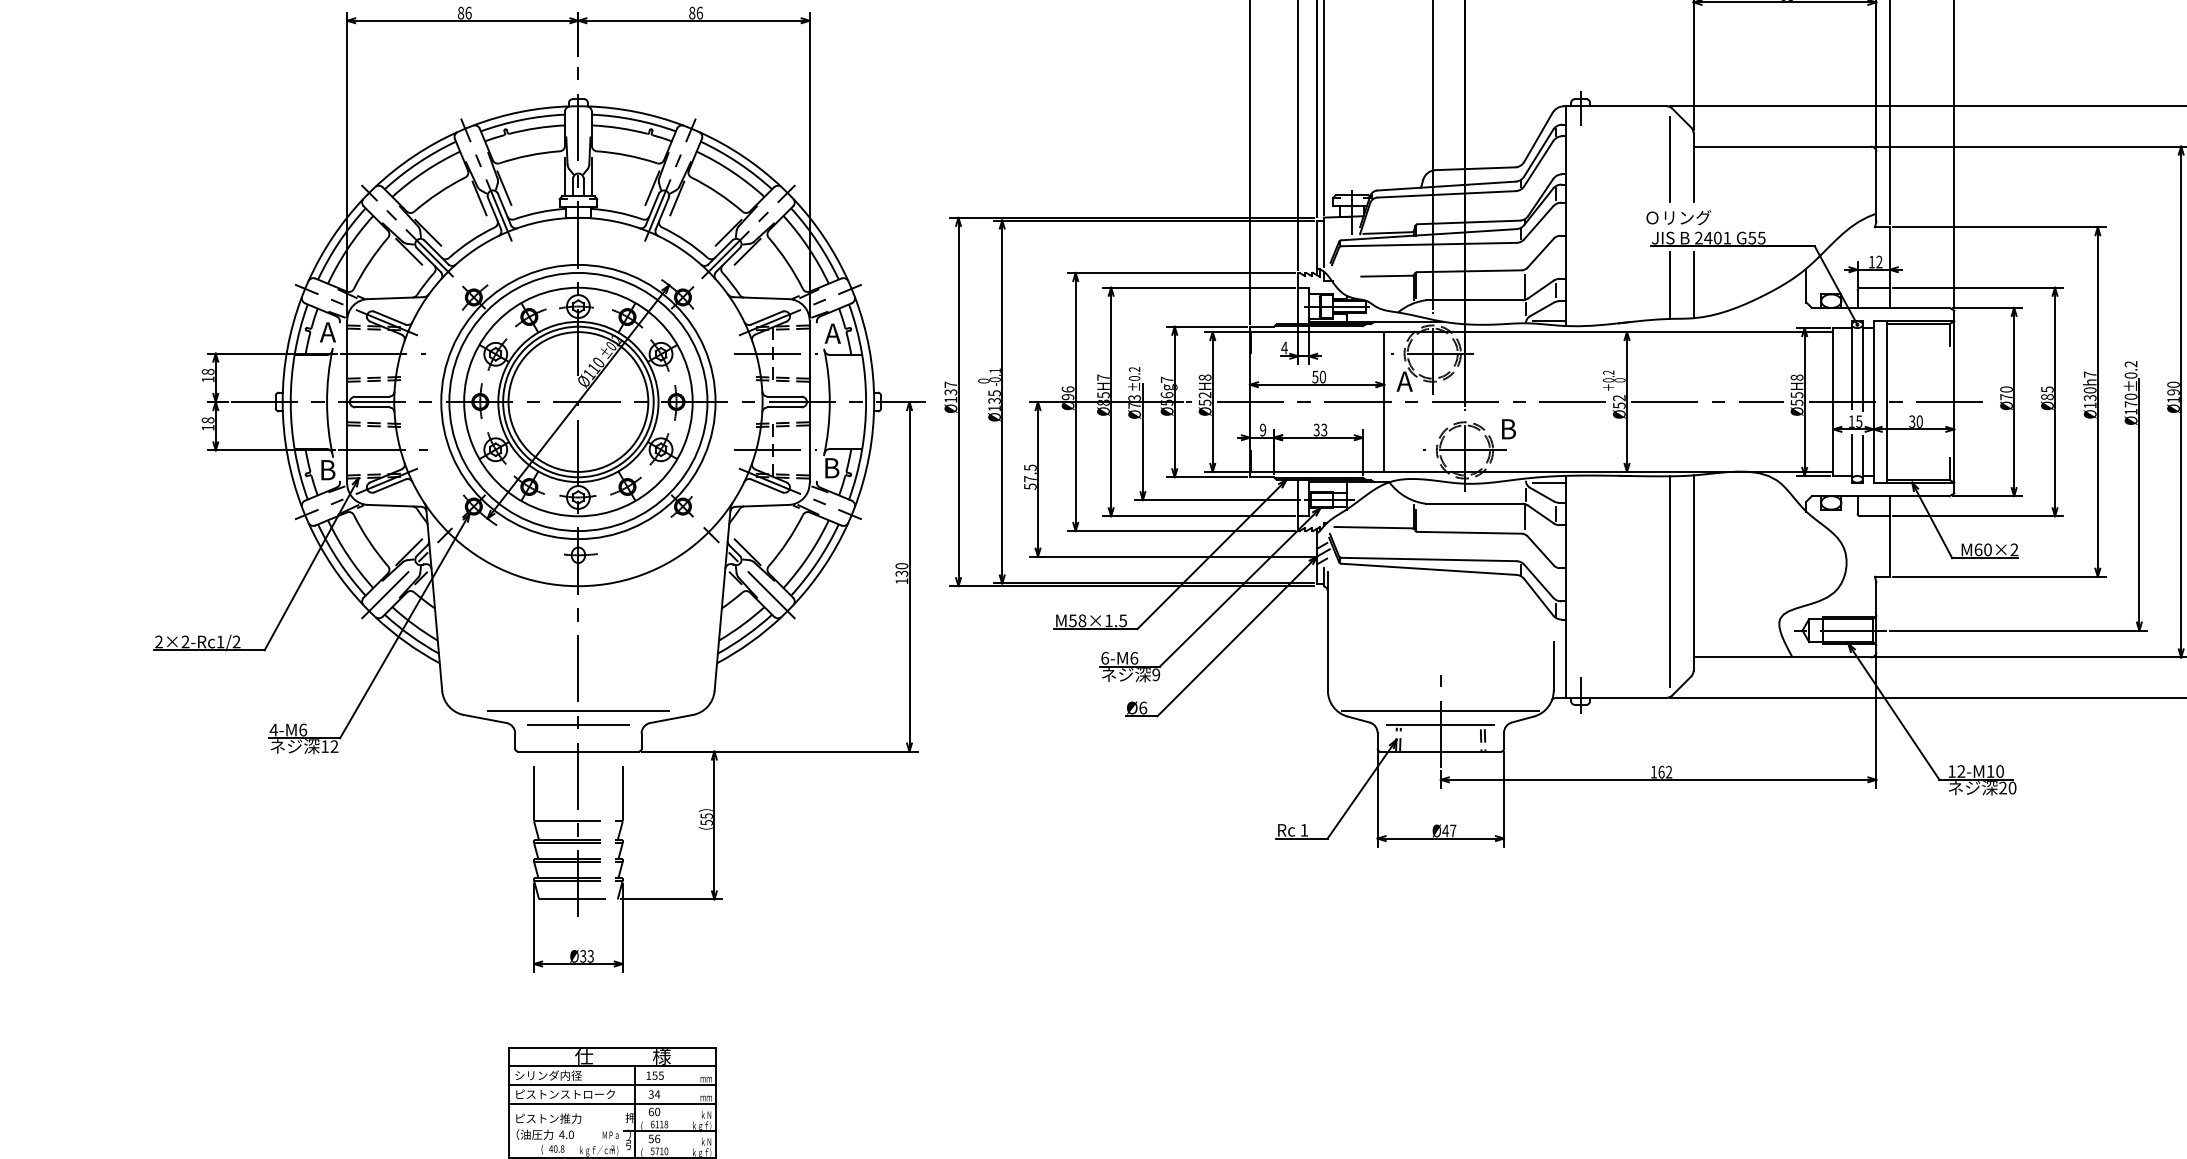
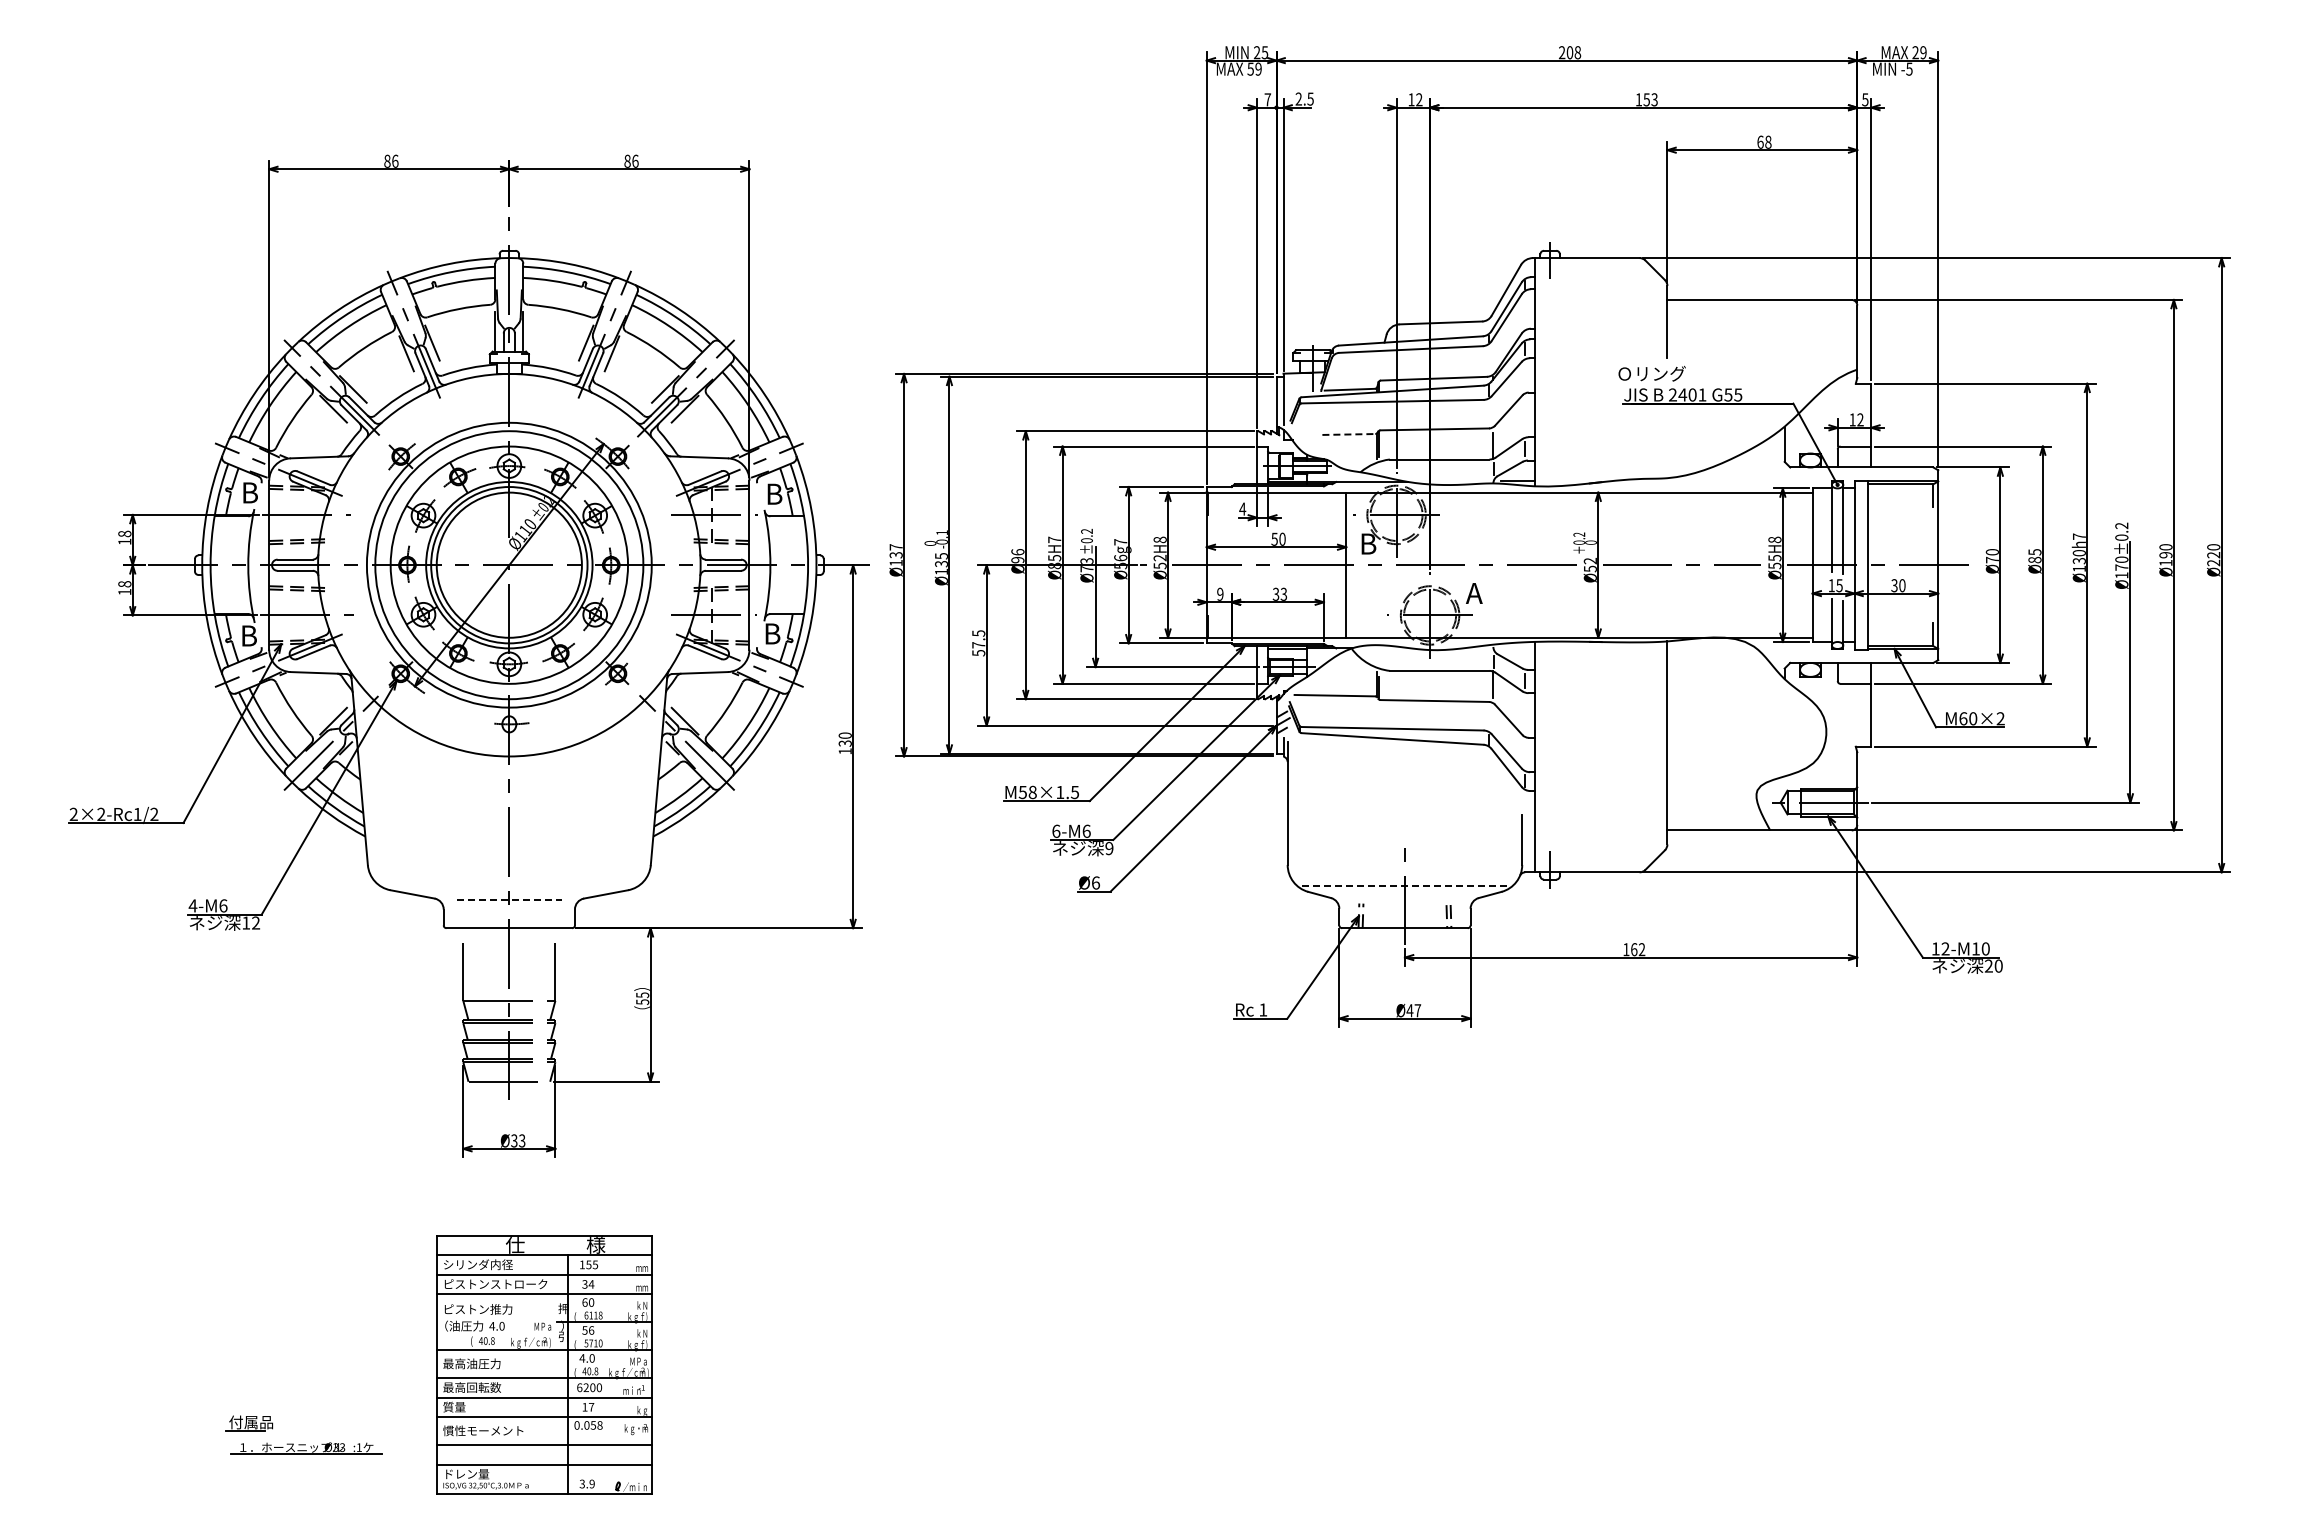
line: (1669, 158) -> (1642, 312), removed
line: (1387, 276) -> (1349, 434), solid -> dashed
line: (1669, 284) -> (1642, 443), removed
line: (1693, 284) -> (1667, 443), removed
text: (327, 332) -> (248, 492), A -> B
text: (832, 332) -> (773, 493), A -> B
text: (1404, 381) -> (1367, 543), A -> B
text: (1507, 429) -> (1474, 593), B -> A
line: (1549, 483) -> (1517, 649), removed
line: (1669, 581) -> (1642, 751), removed
line: (578, 711) -> (509, 886), removed
line: (1441, 711) -> (1405, 886), solid -> dashed
line: (578, 724) -> (509, 900), solid -> dashed
line: (1440, 724) -> (1404, 900), removed

